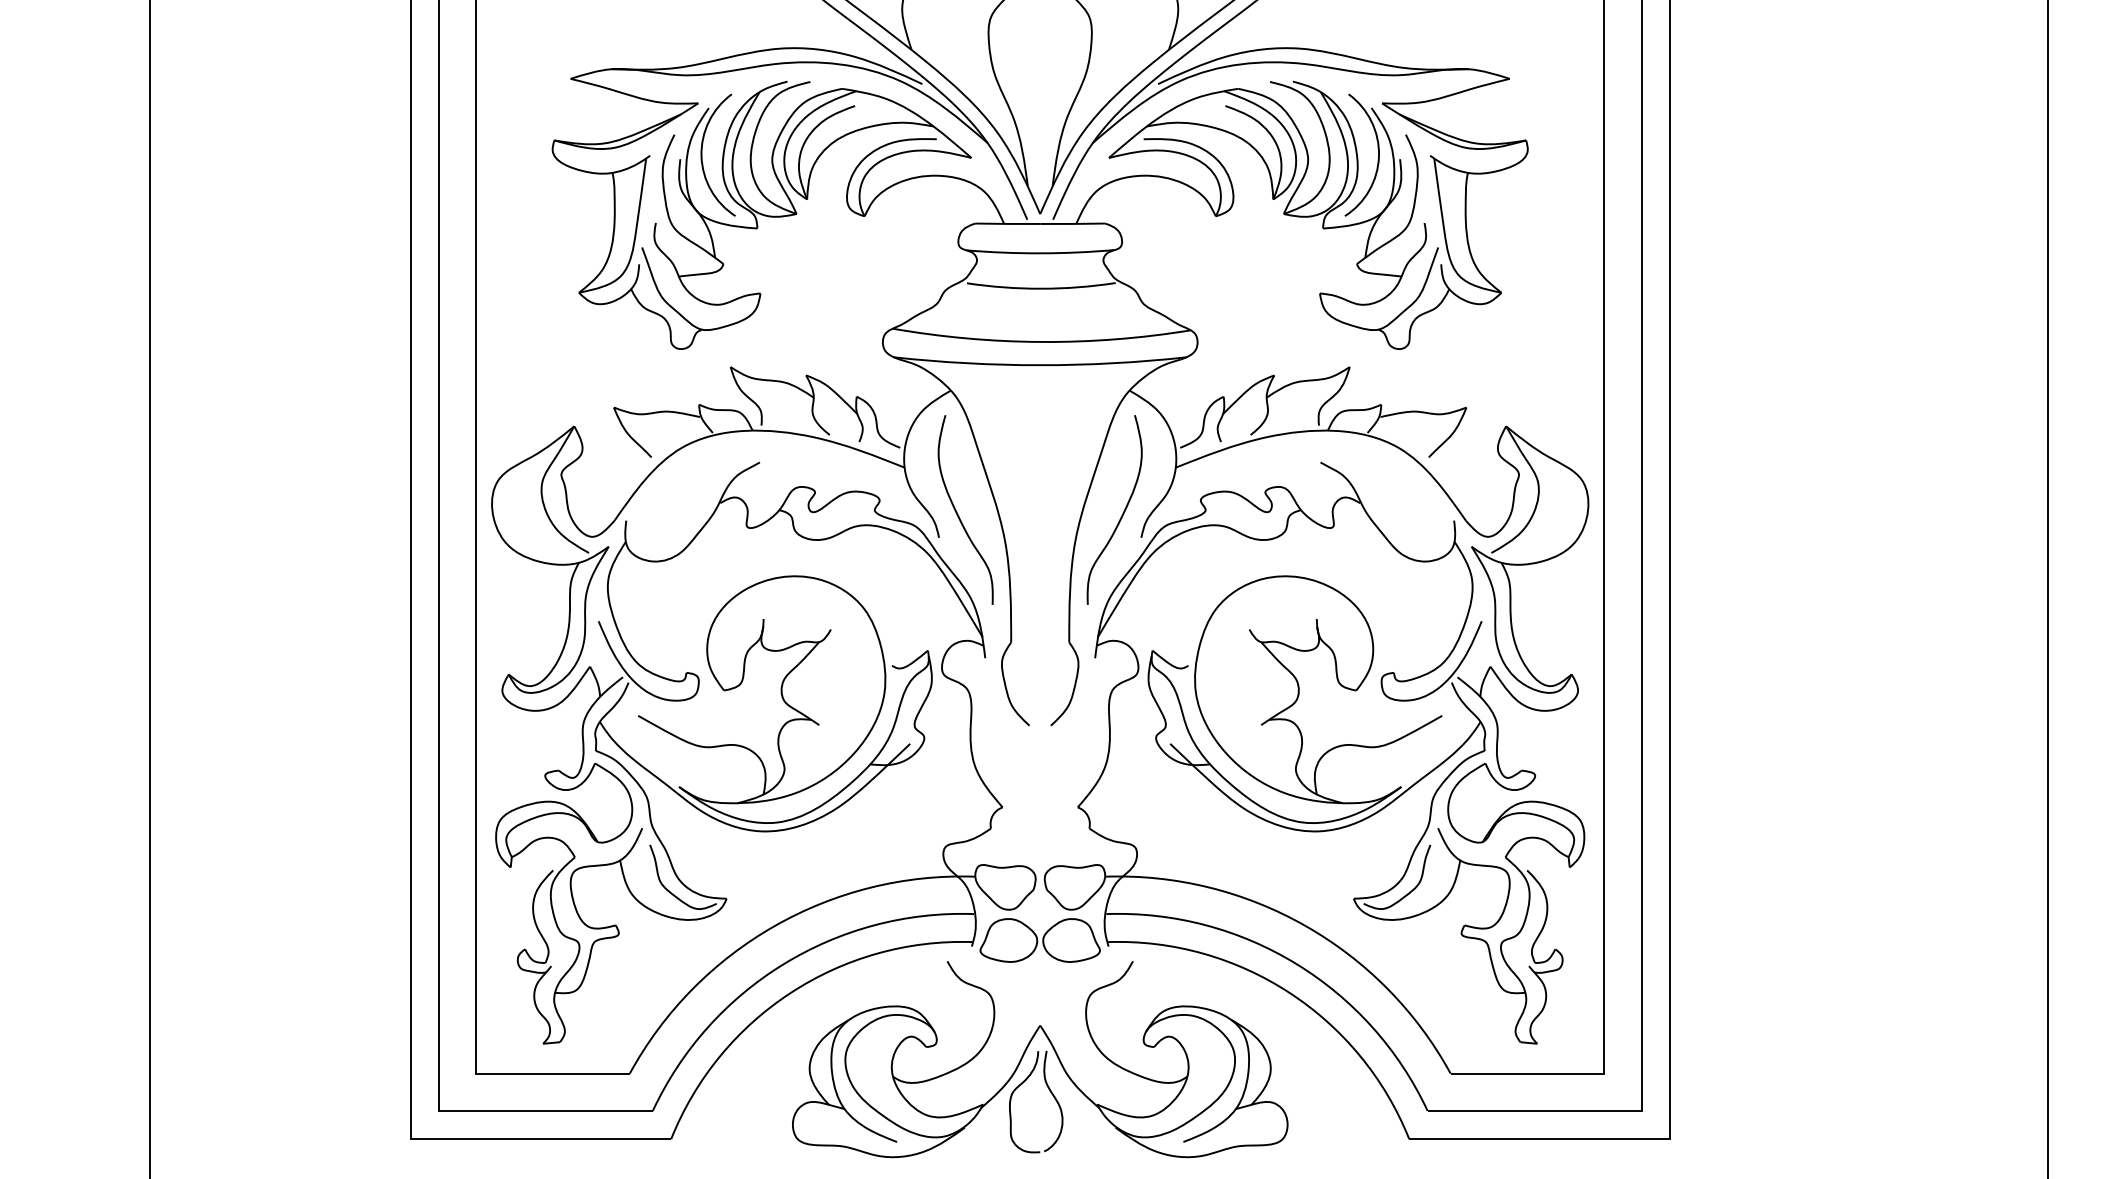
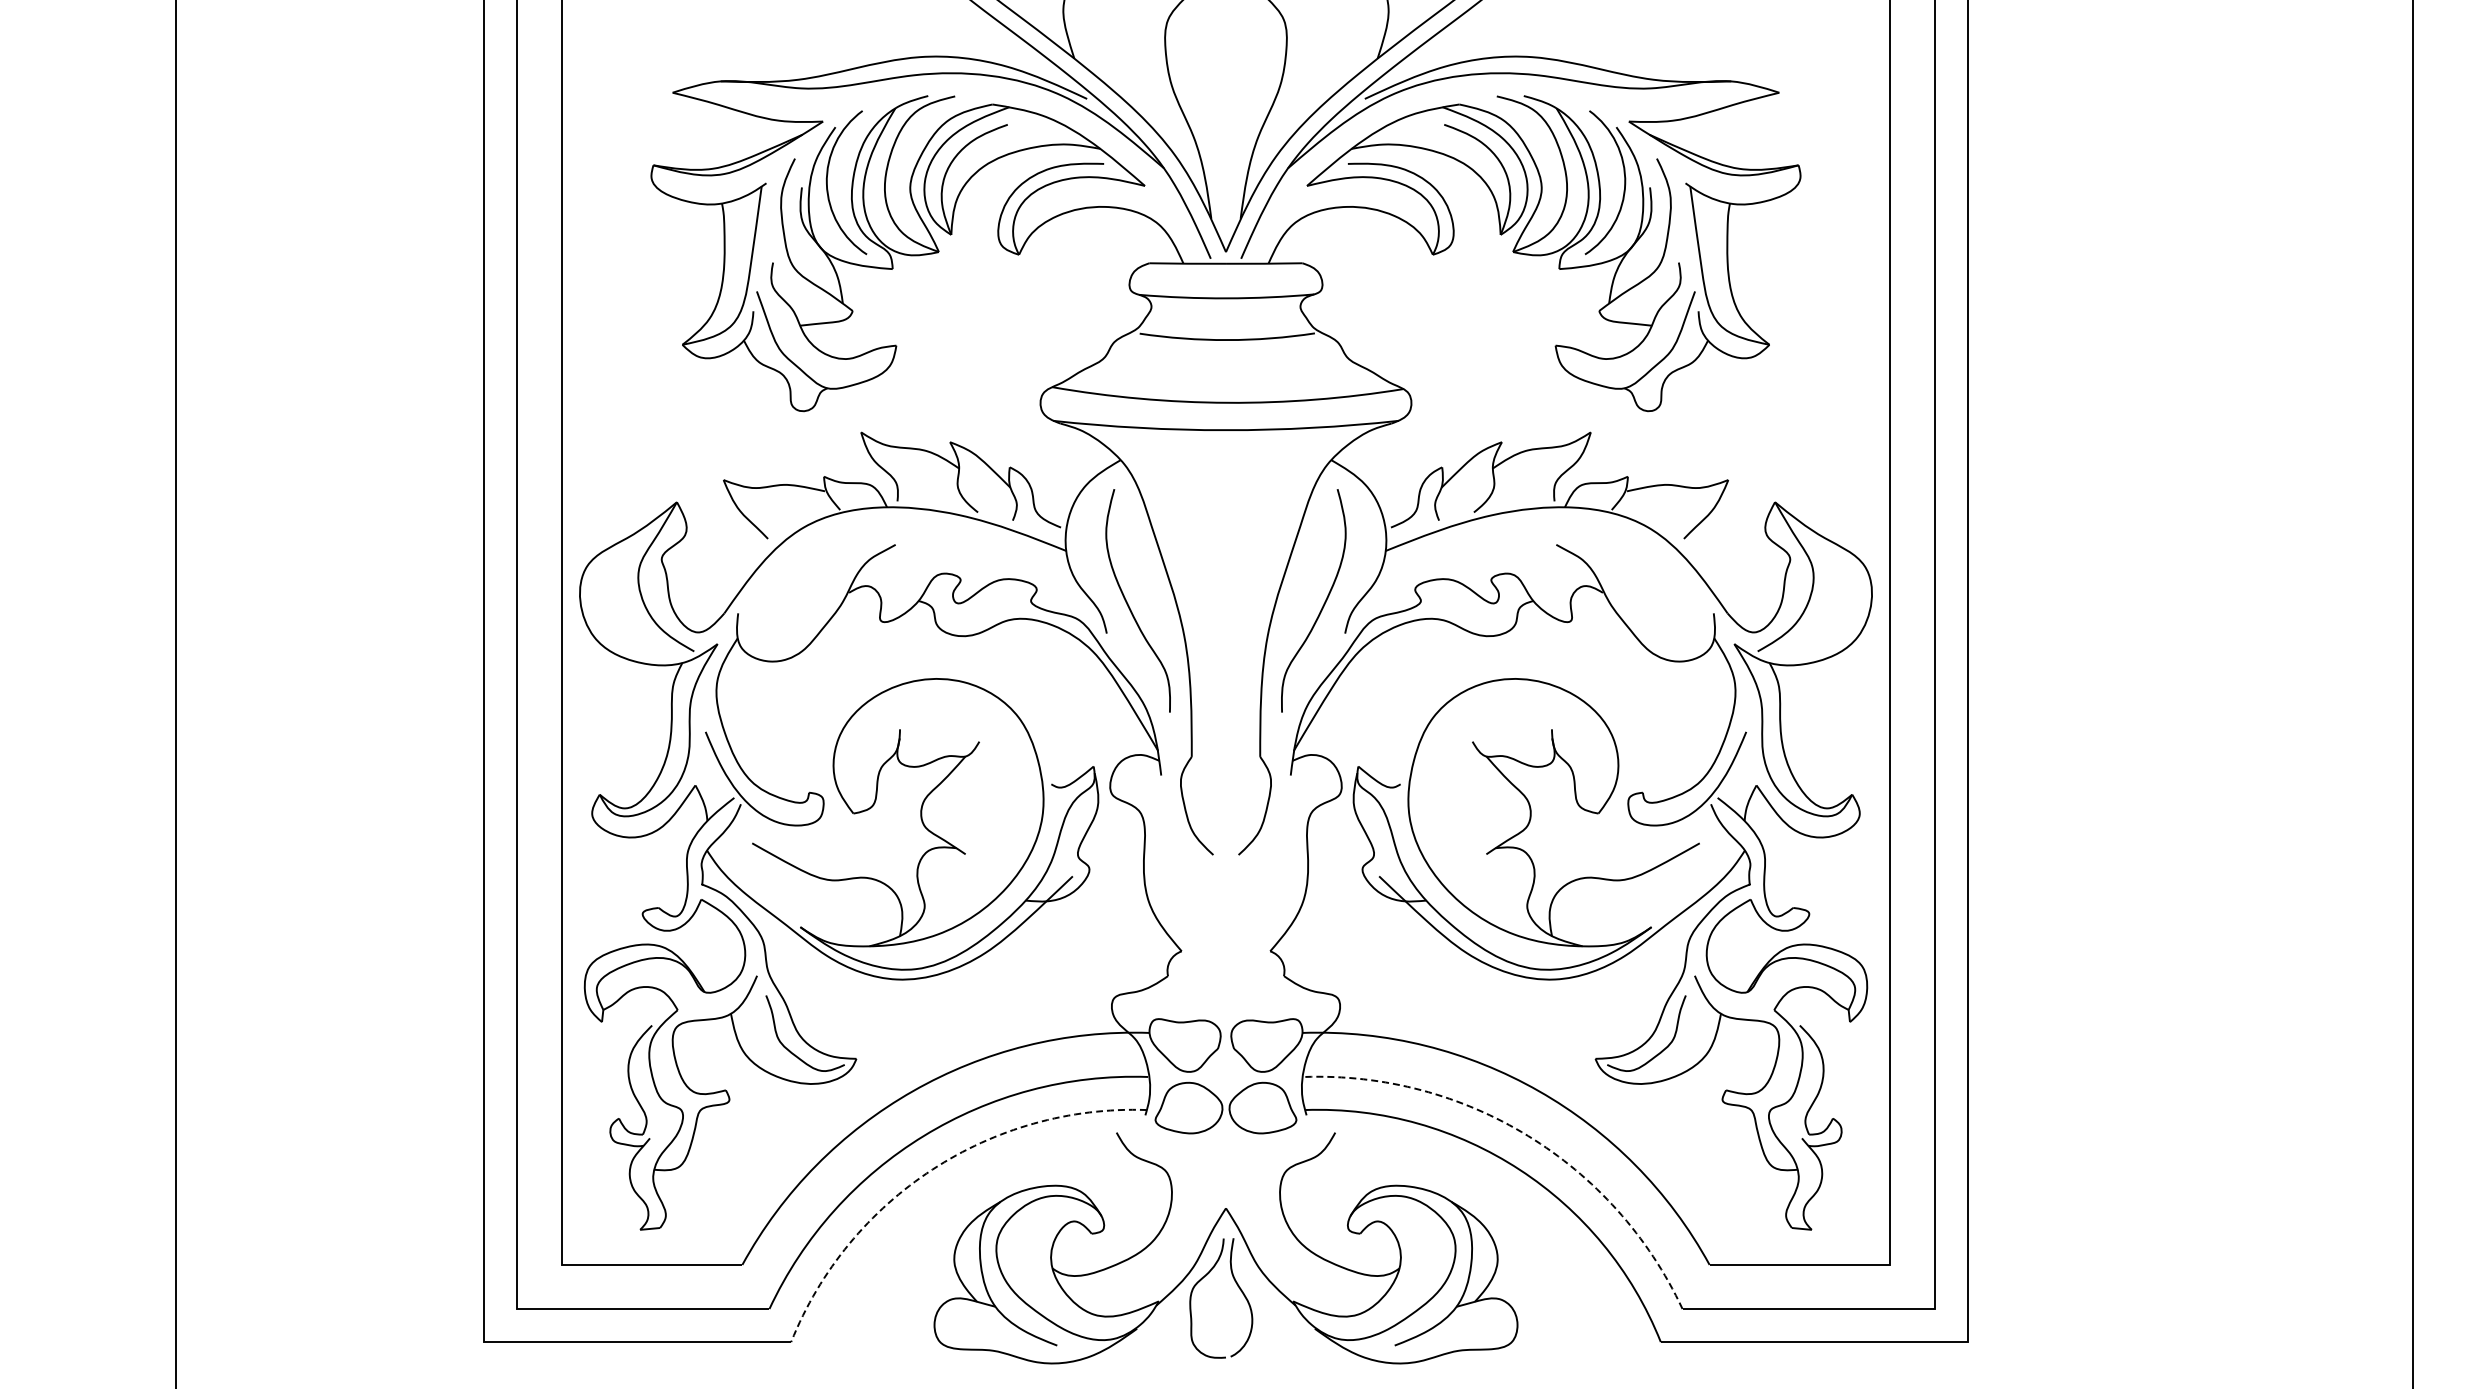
arc: (1296, 963) -> (1528, 1135), solid -> dashed
arc: (791, 992) -> (932, 1169), solid -> dashed

